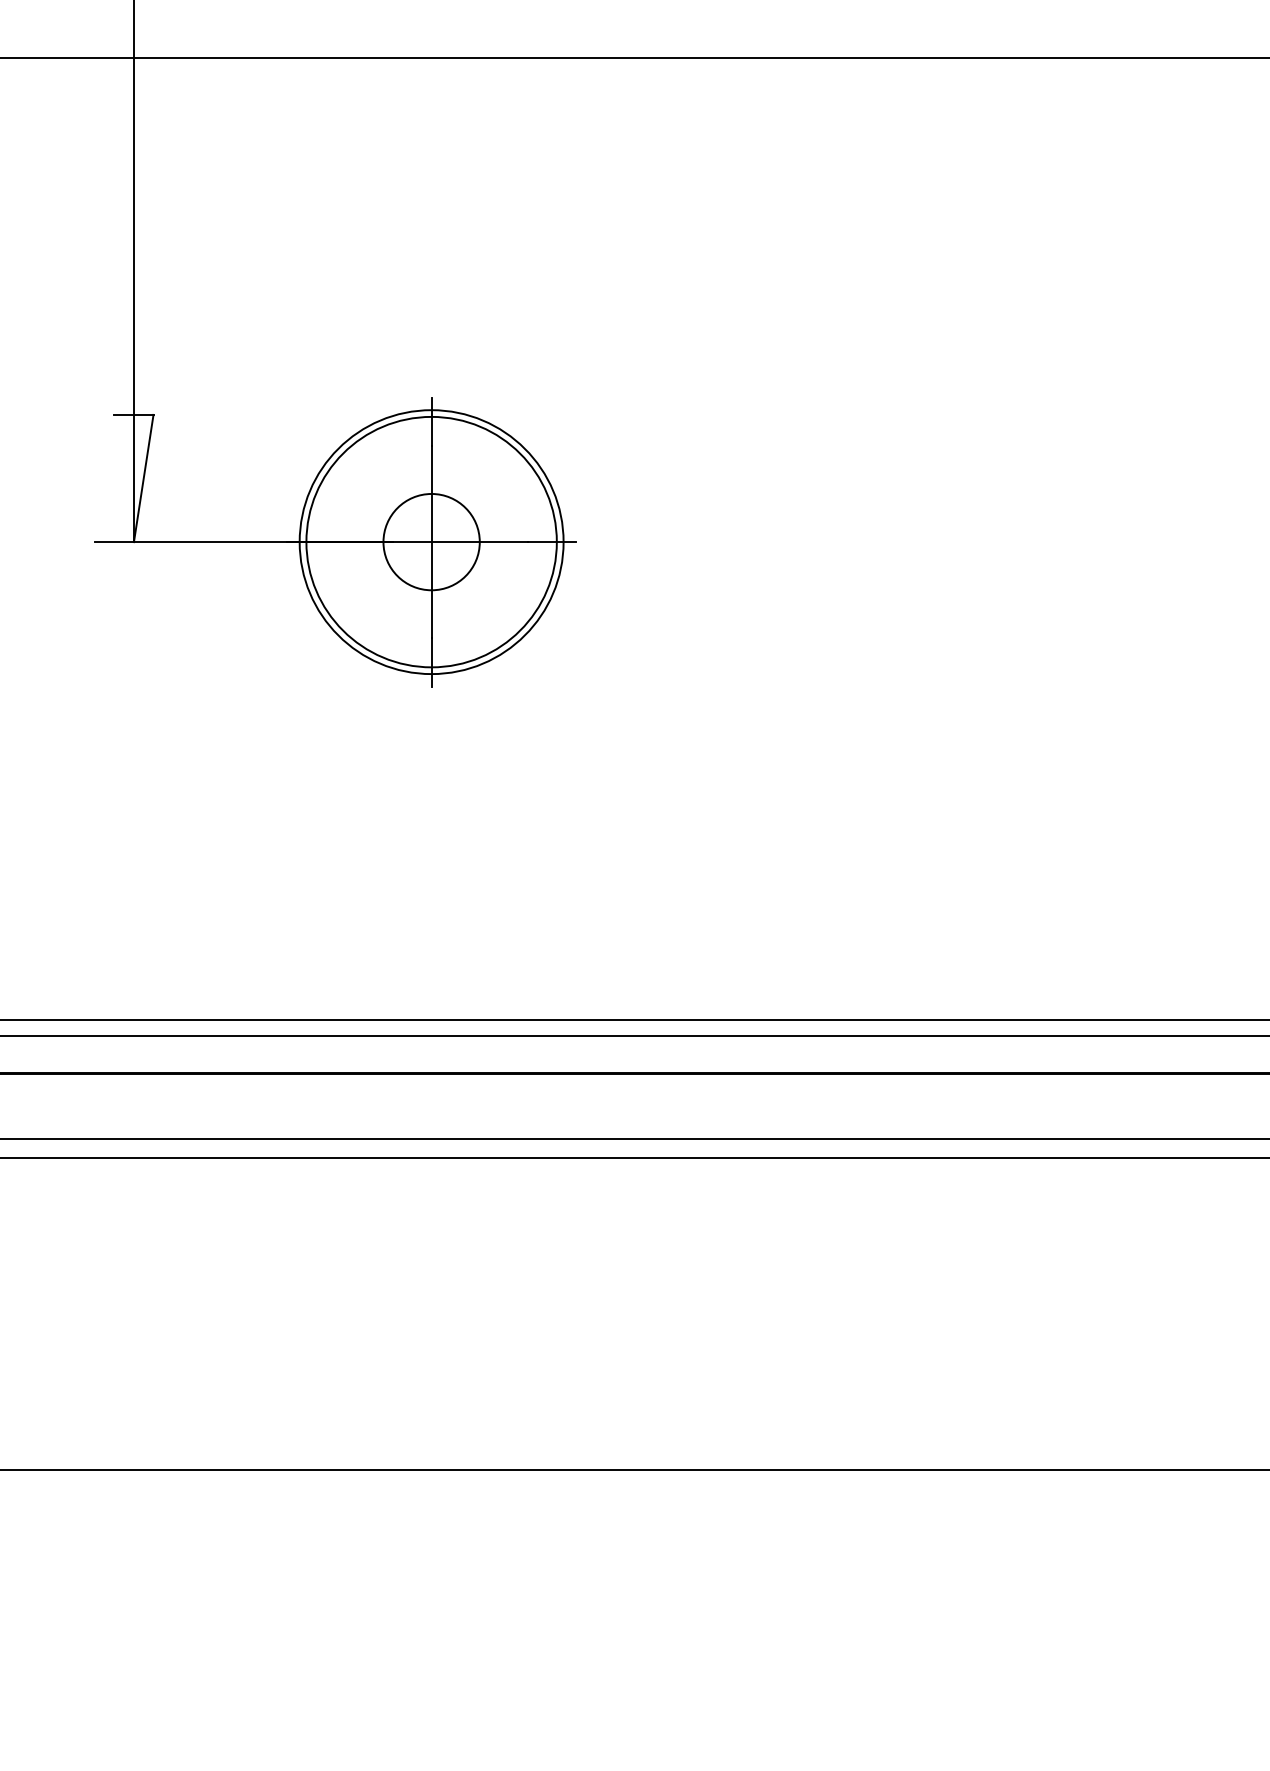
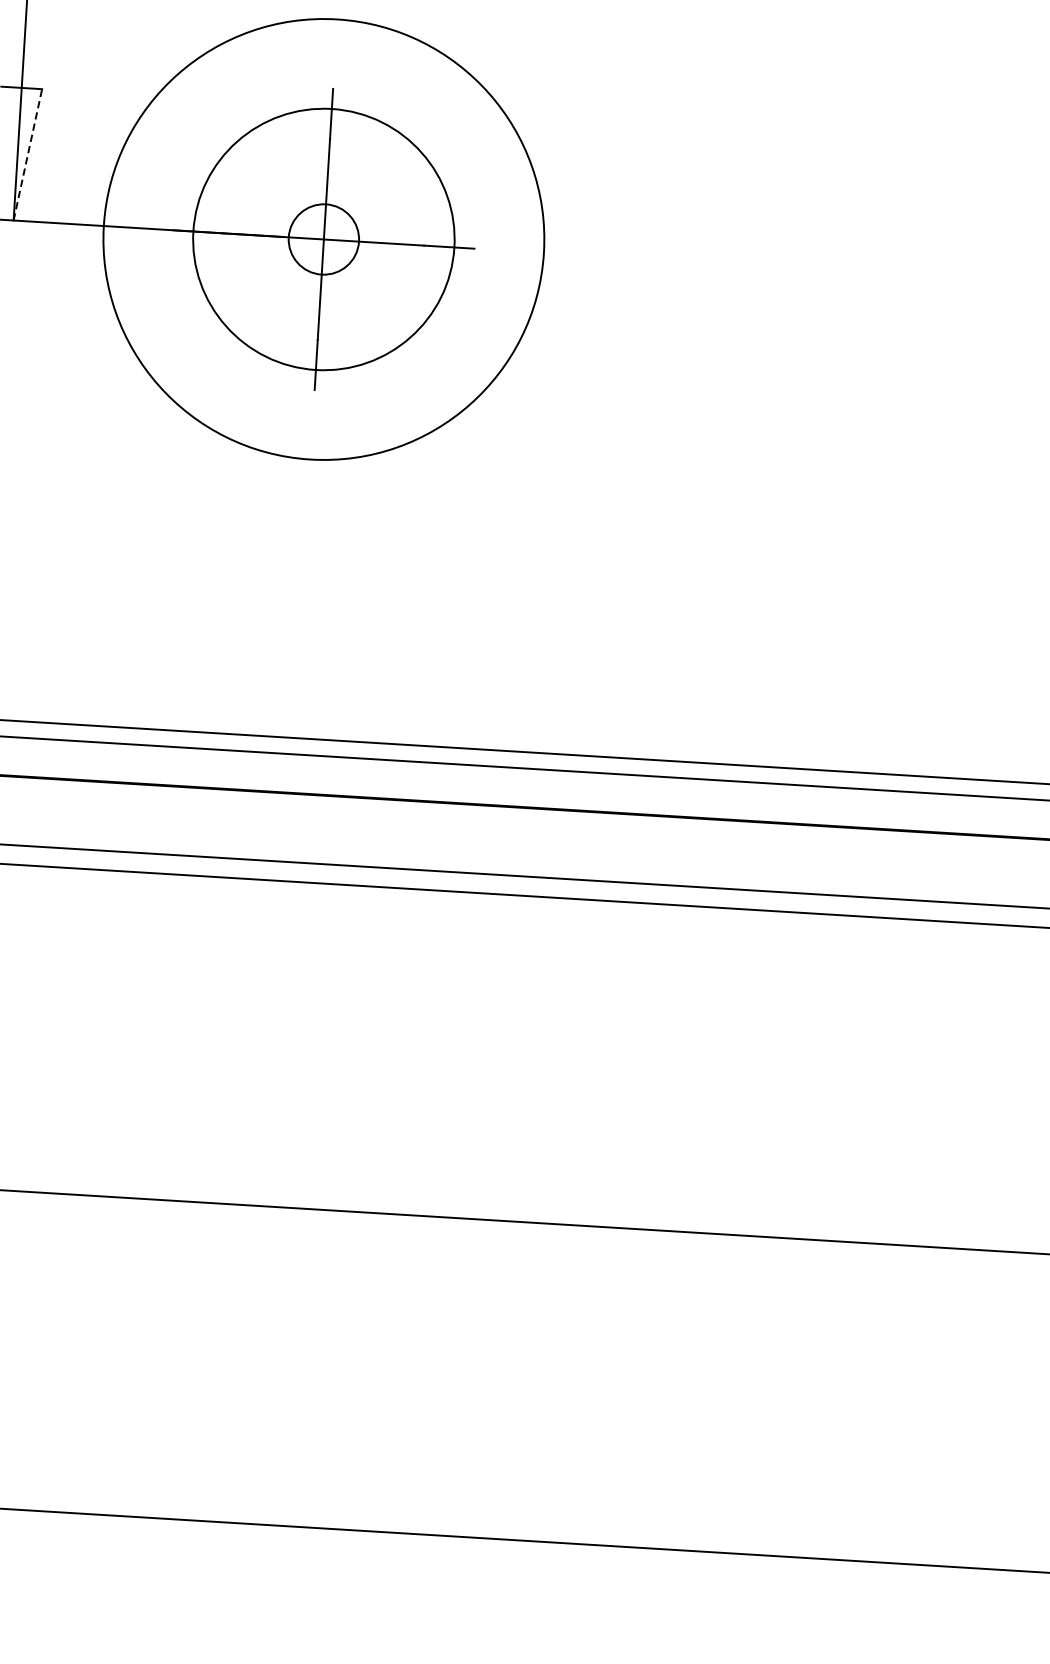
line: (143, 478) -> (27, 154), solid -> dashed
circle: (431, 541) -> (323, 238), size x0.7
circle: (431, 542) -> (323, 239), size x1.6

